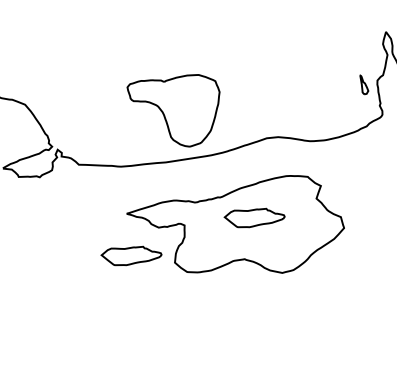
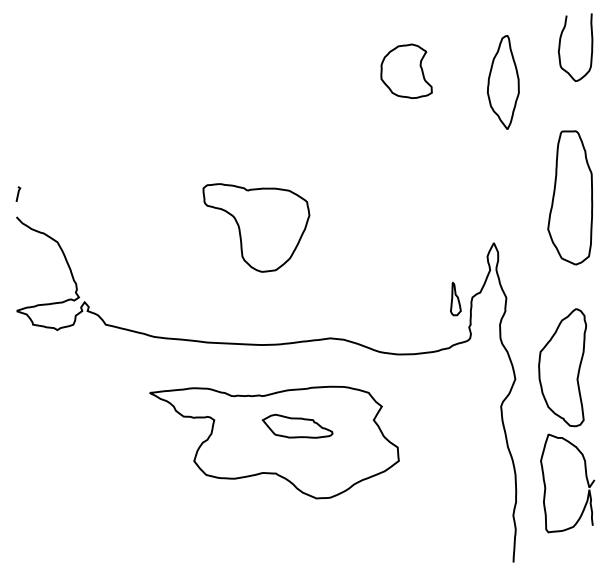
part: (363, 84) -> (455, 298), size x1.43
part: (177, 110) -> (256, 227), moved
part: (131, 253) -> (145, 440), removed

